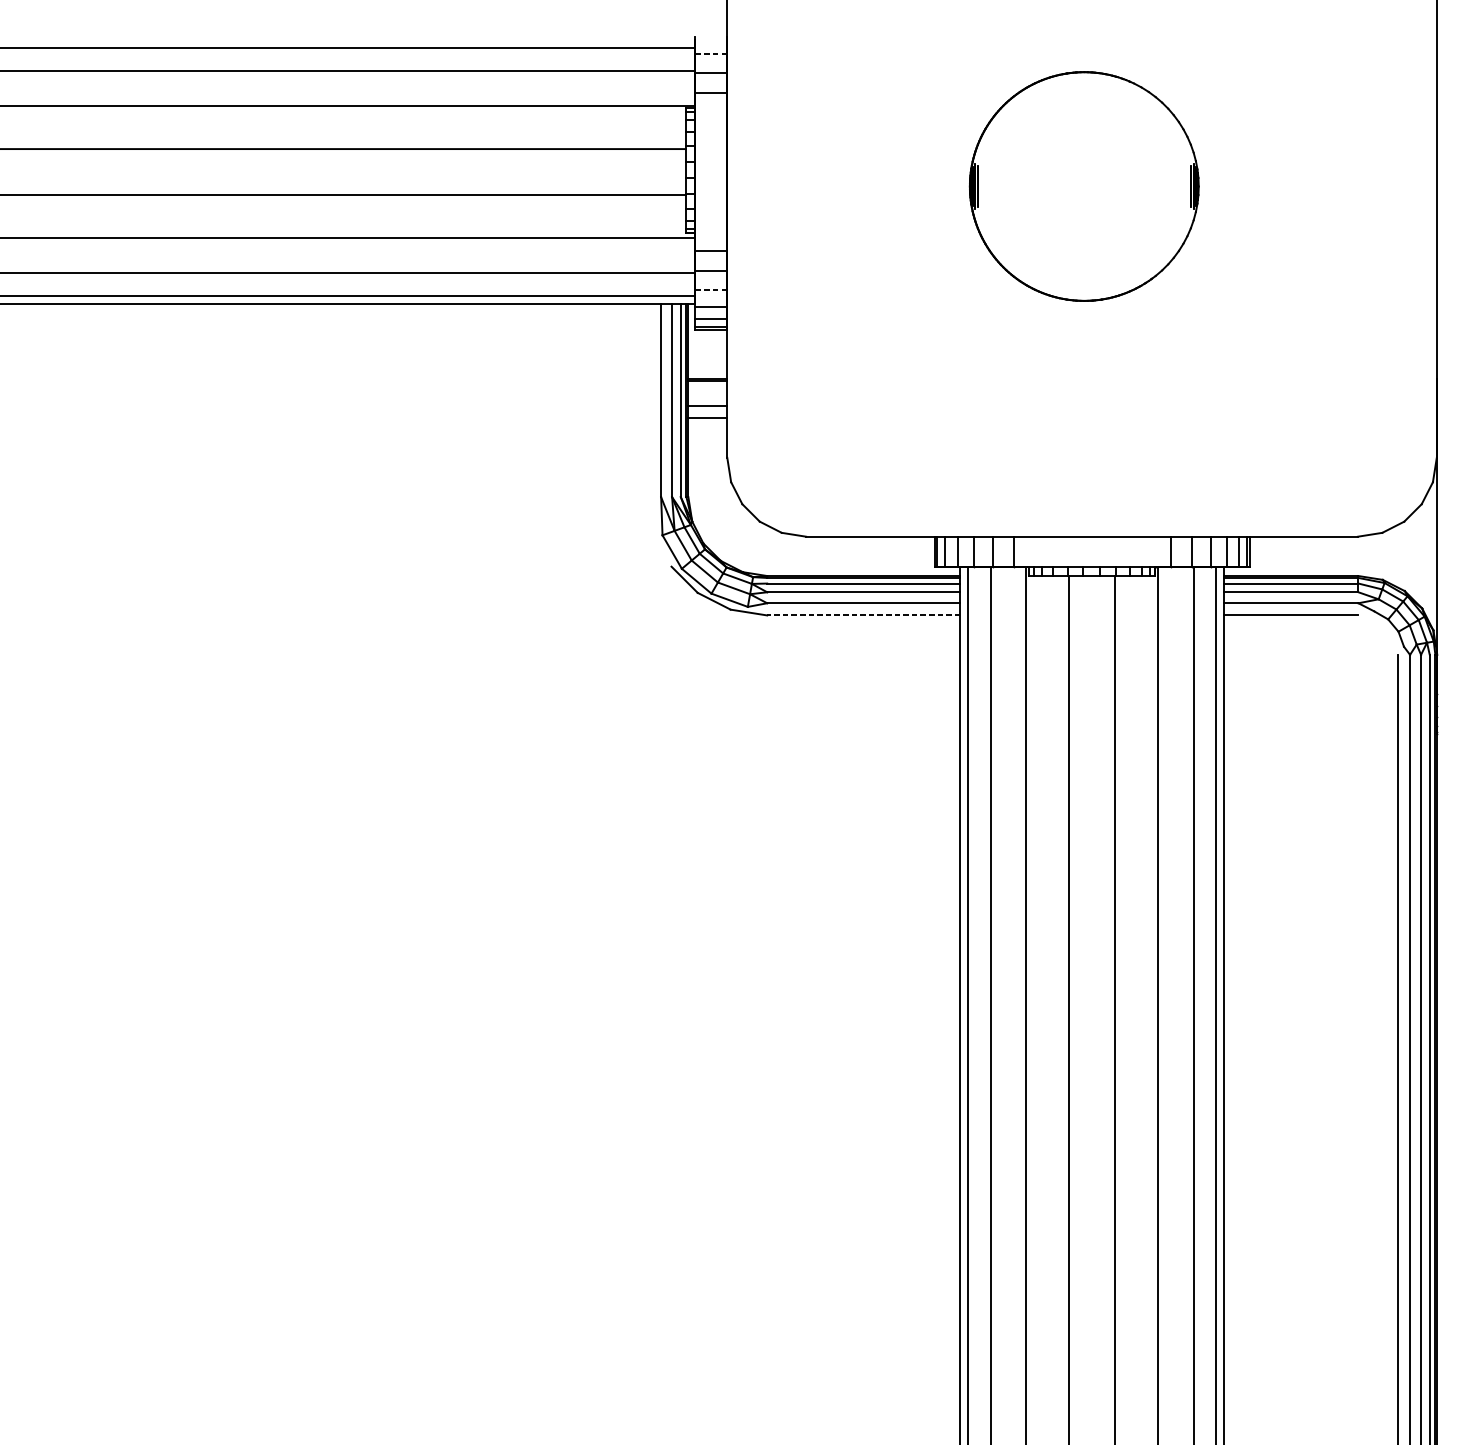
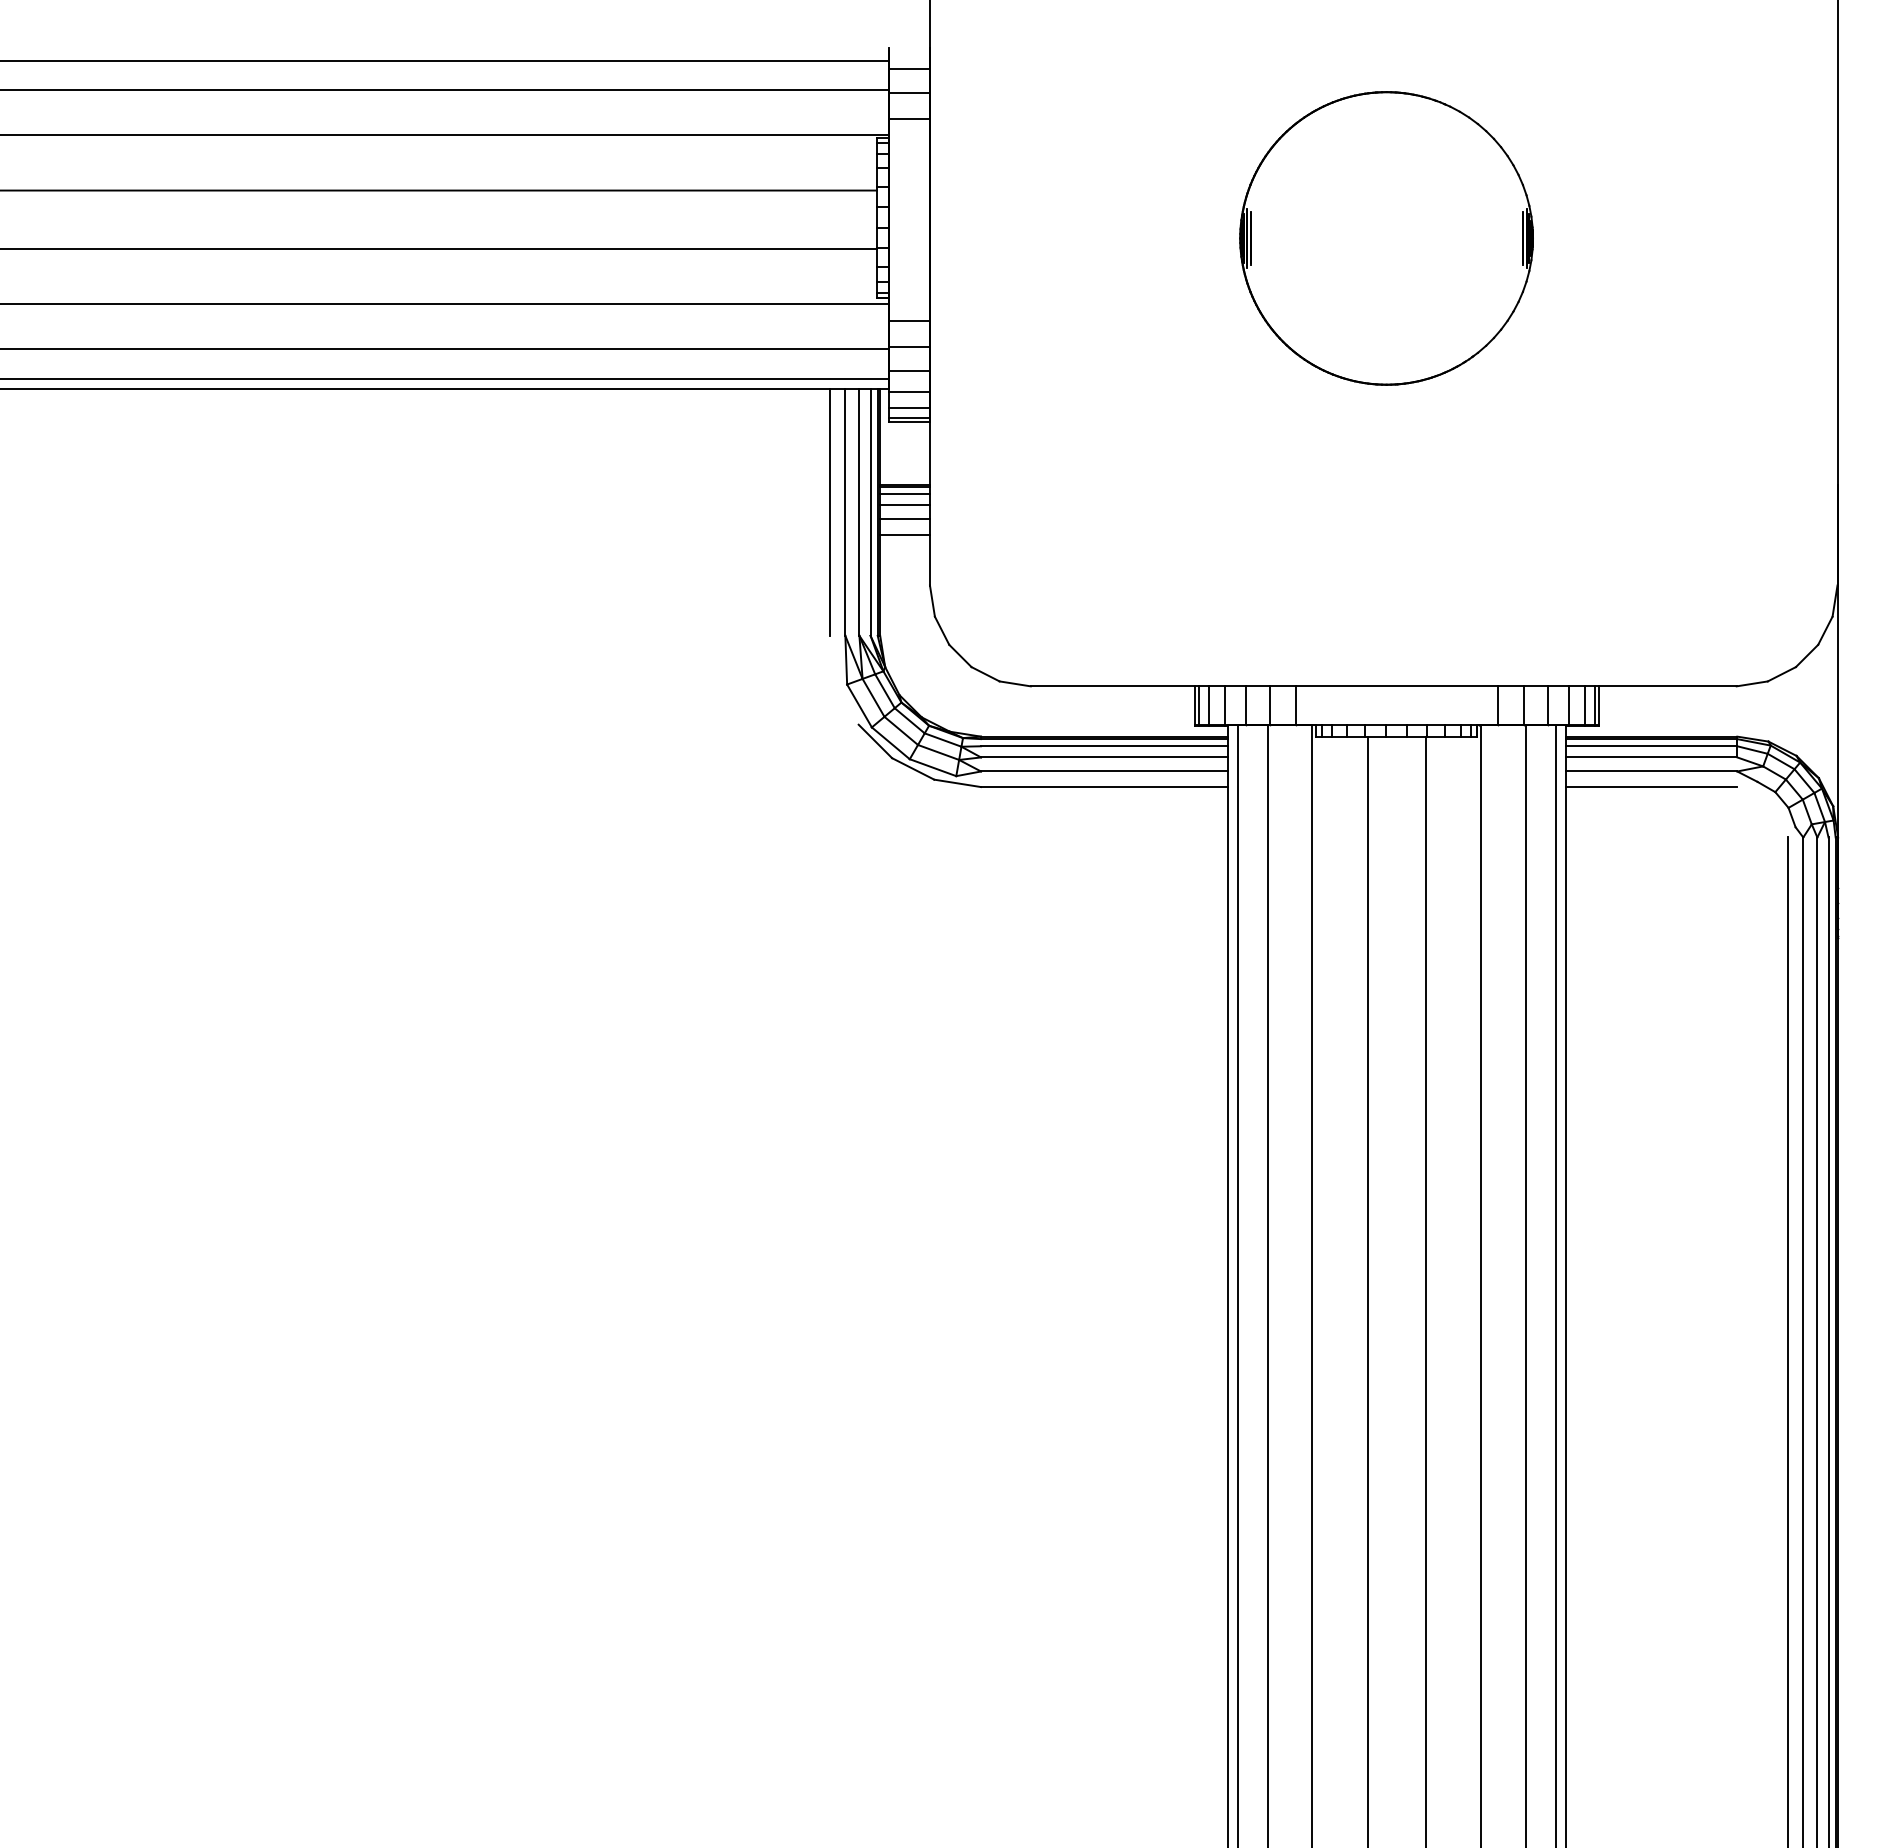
line: (710, 53) -> (908, 68), dashed -> solid
line: (710, 290) -> (908, 371), dashed -> solid
line: (707, 386) -> (904, 494), added
line: (707, 395) -> (904, 505), added
line: (648, 400) -> (829, 511), added
line: (863, 615) -> (1104, 787), dashed -> solid

